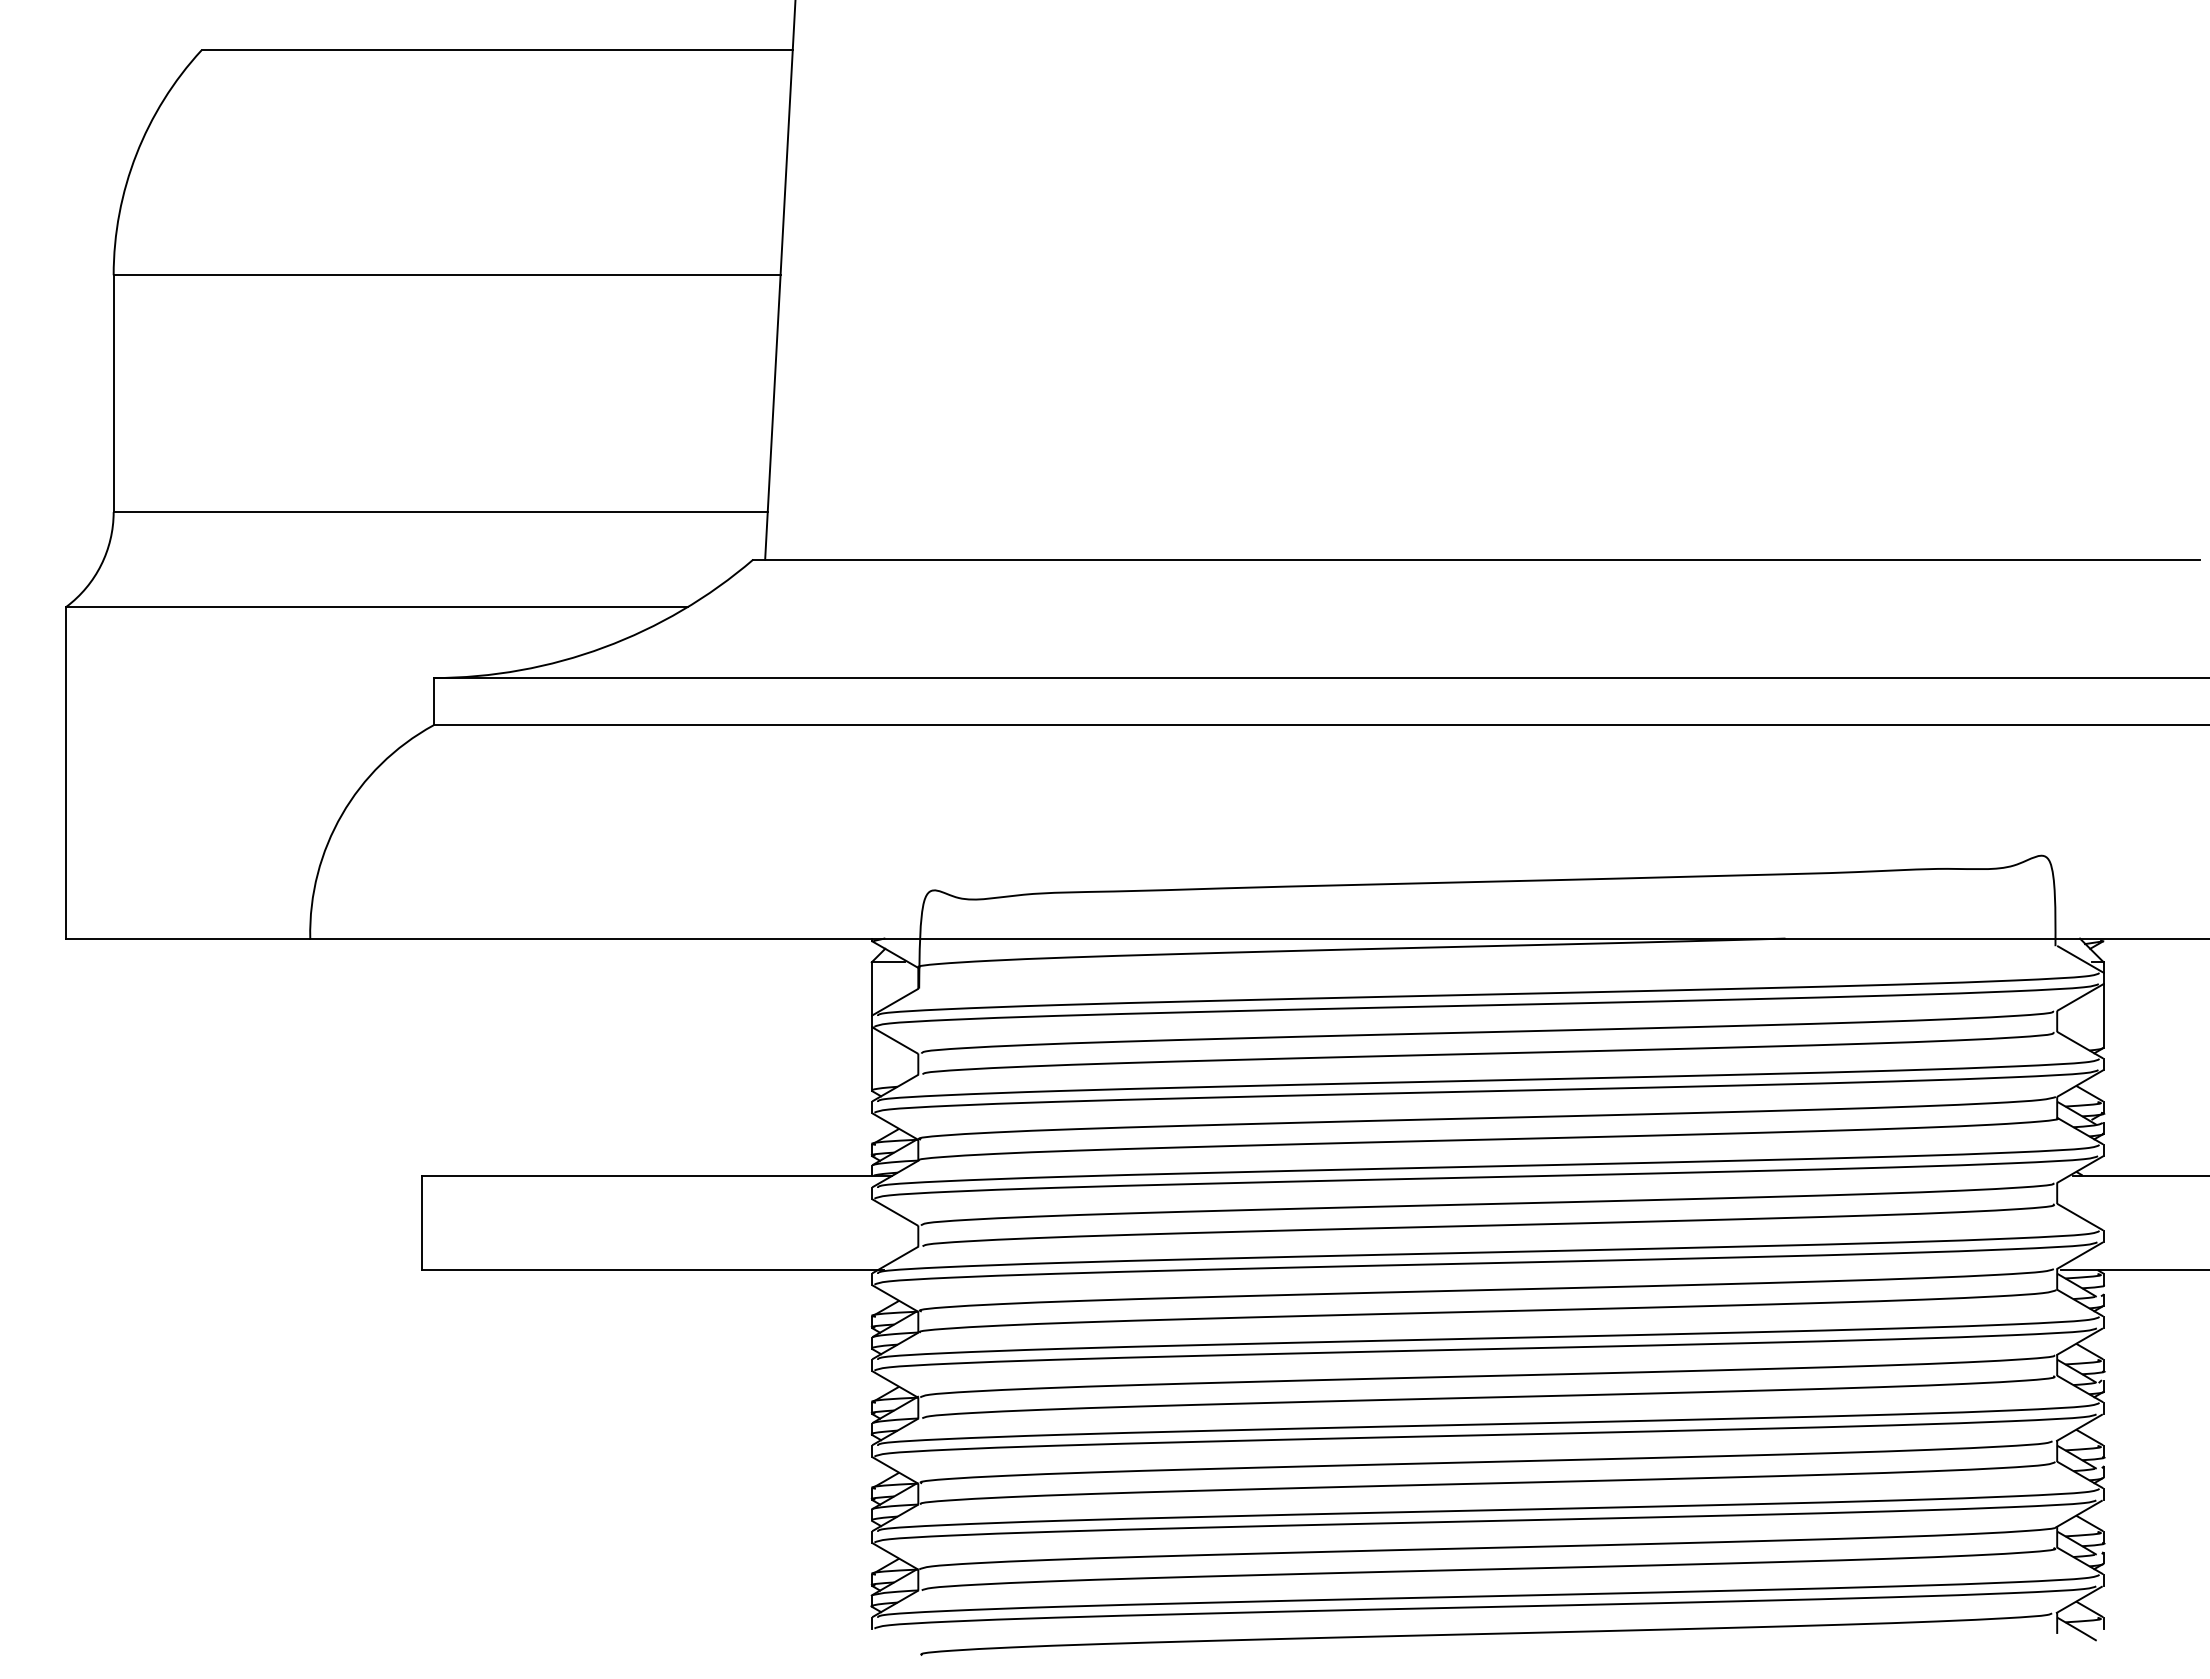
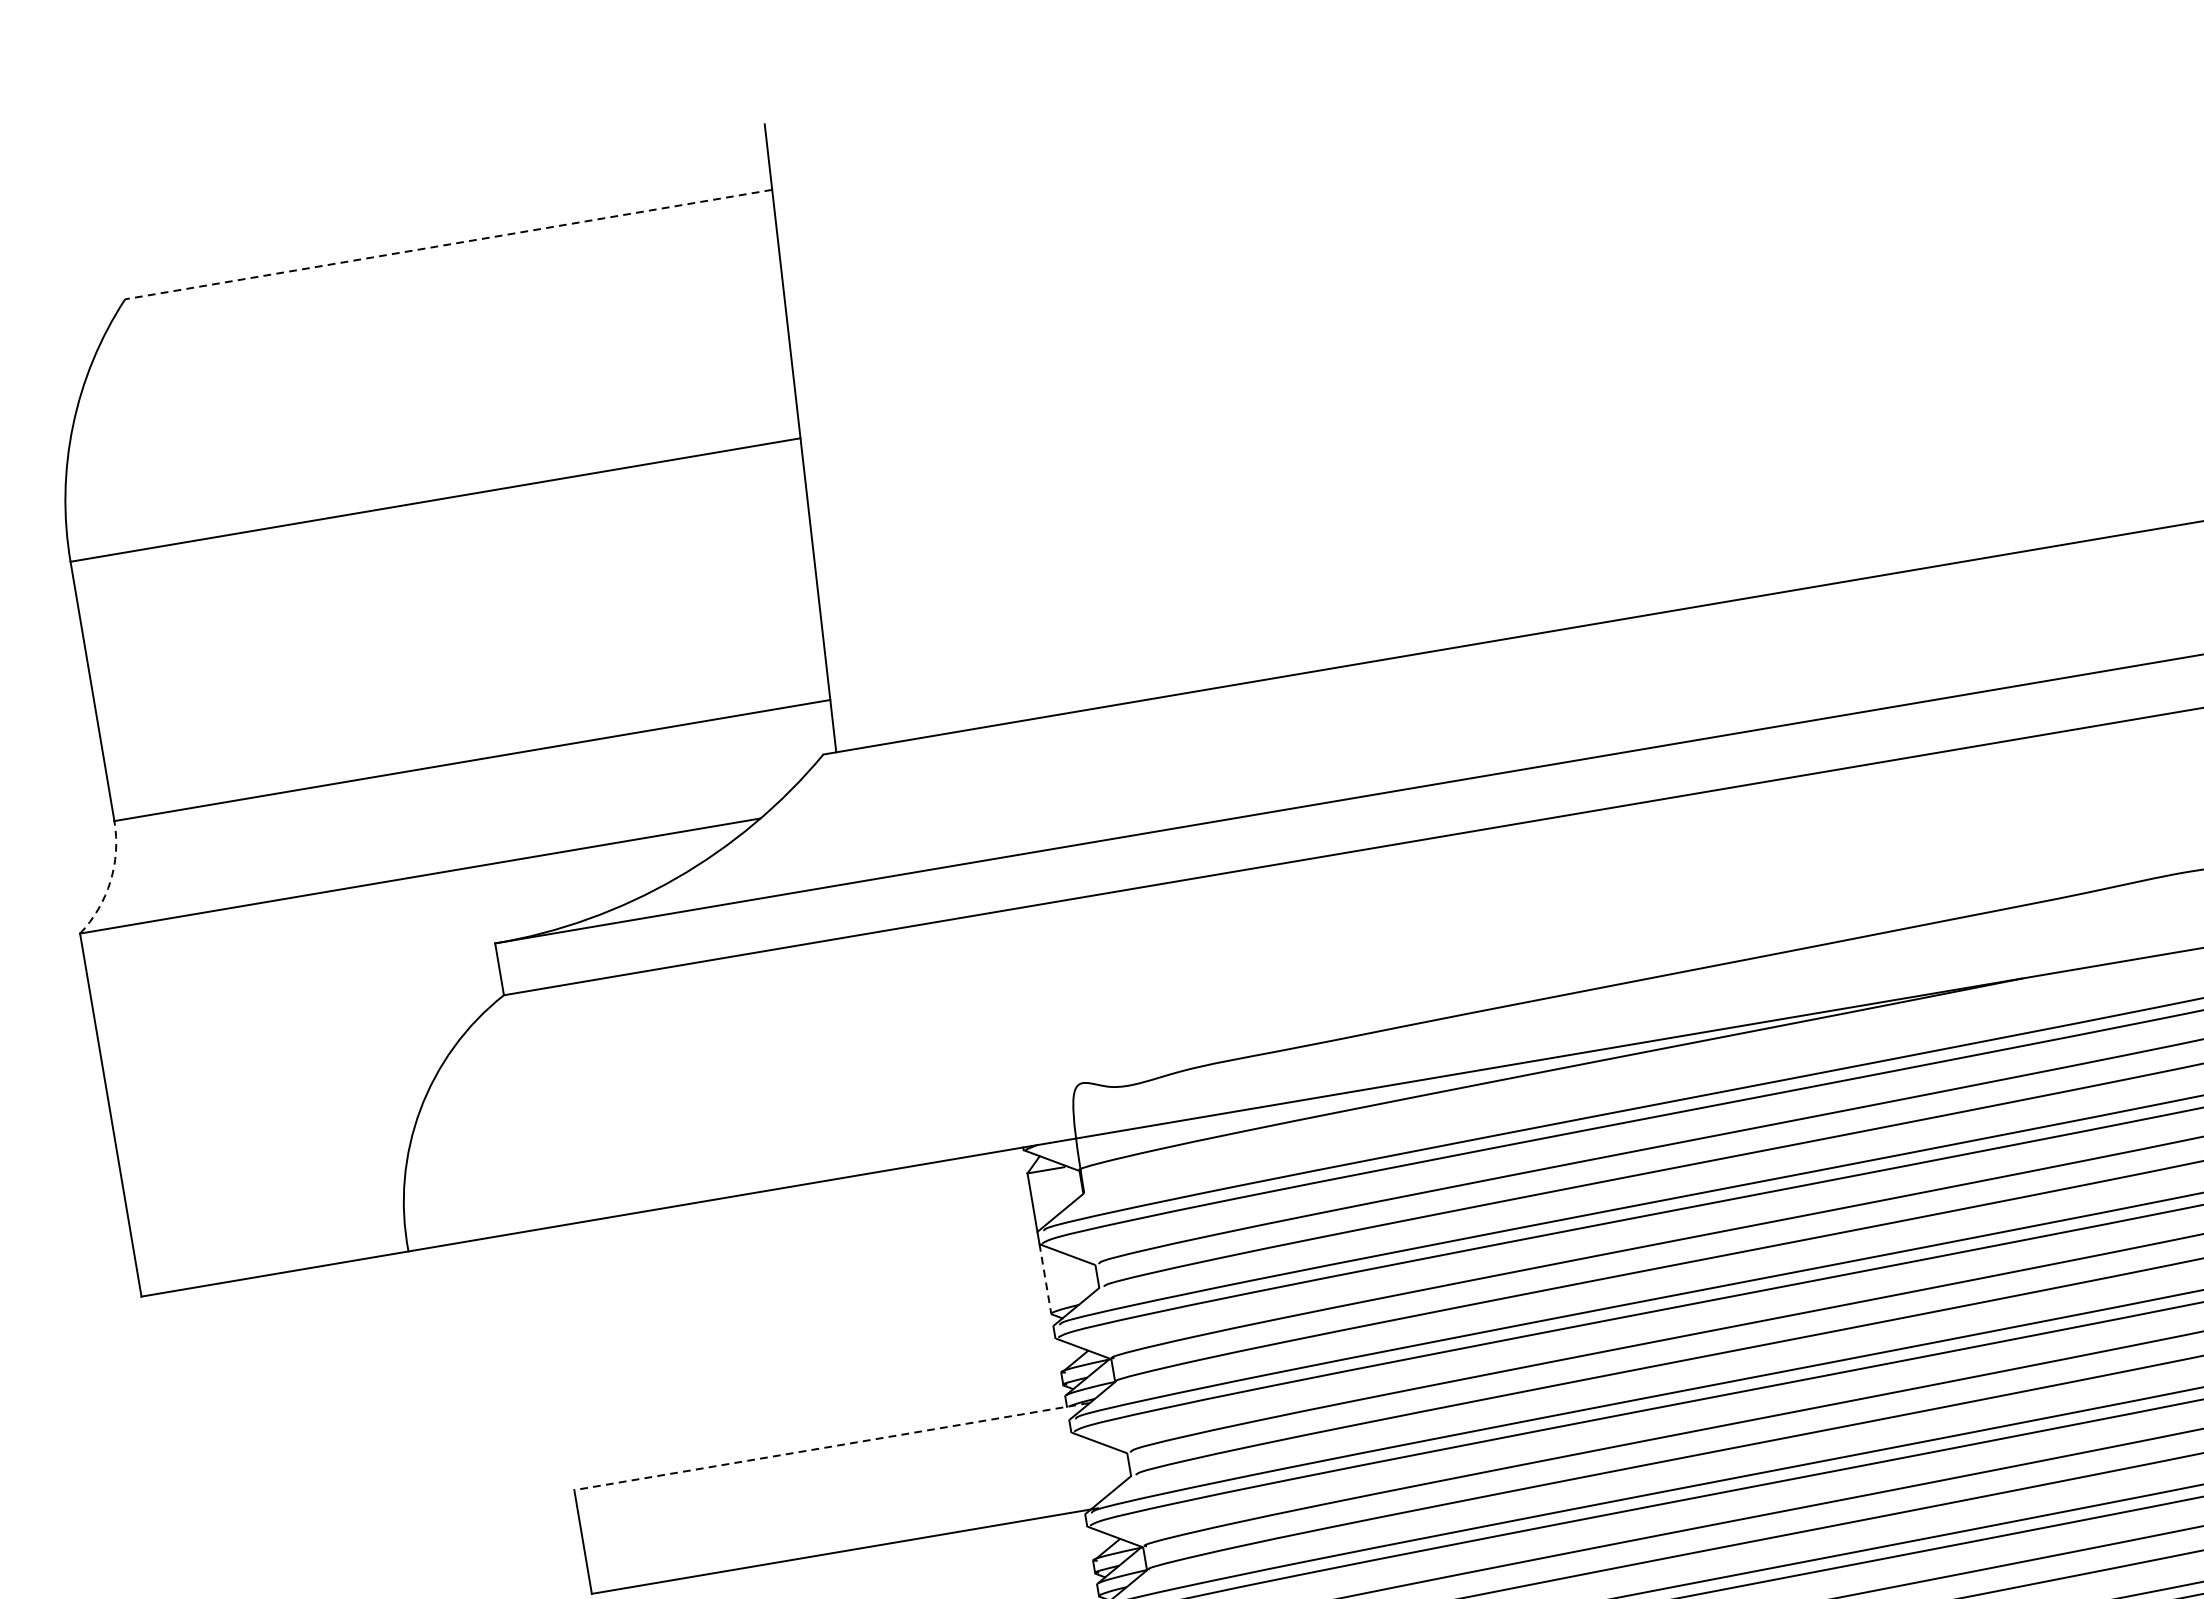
line: (497, 50) -> (449, 244), solid -> dashed
arc: (101, 565) -> (110, 881), solid -> dashed
line: (871, 1058) -> (1045, 1278), solid -> dashed
line: (656, 1175) -> (831, 1446), solid -> dashed

